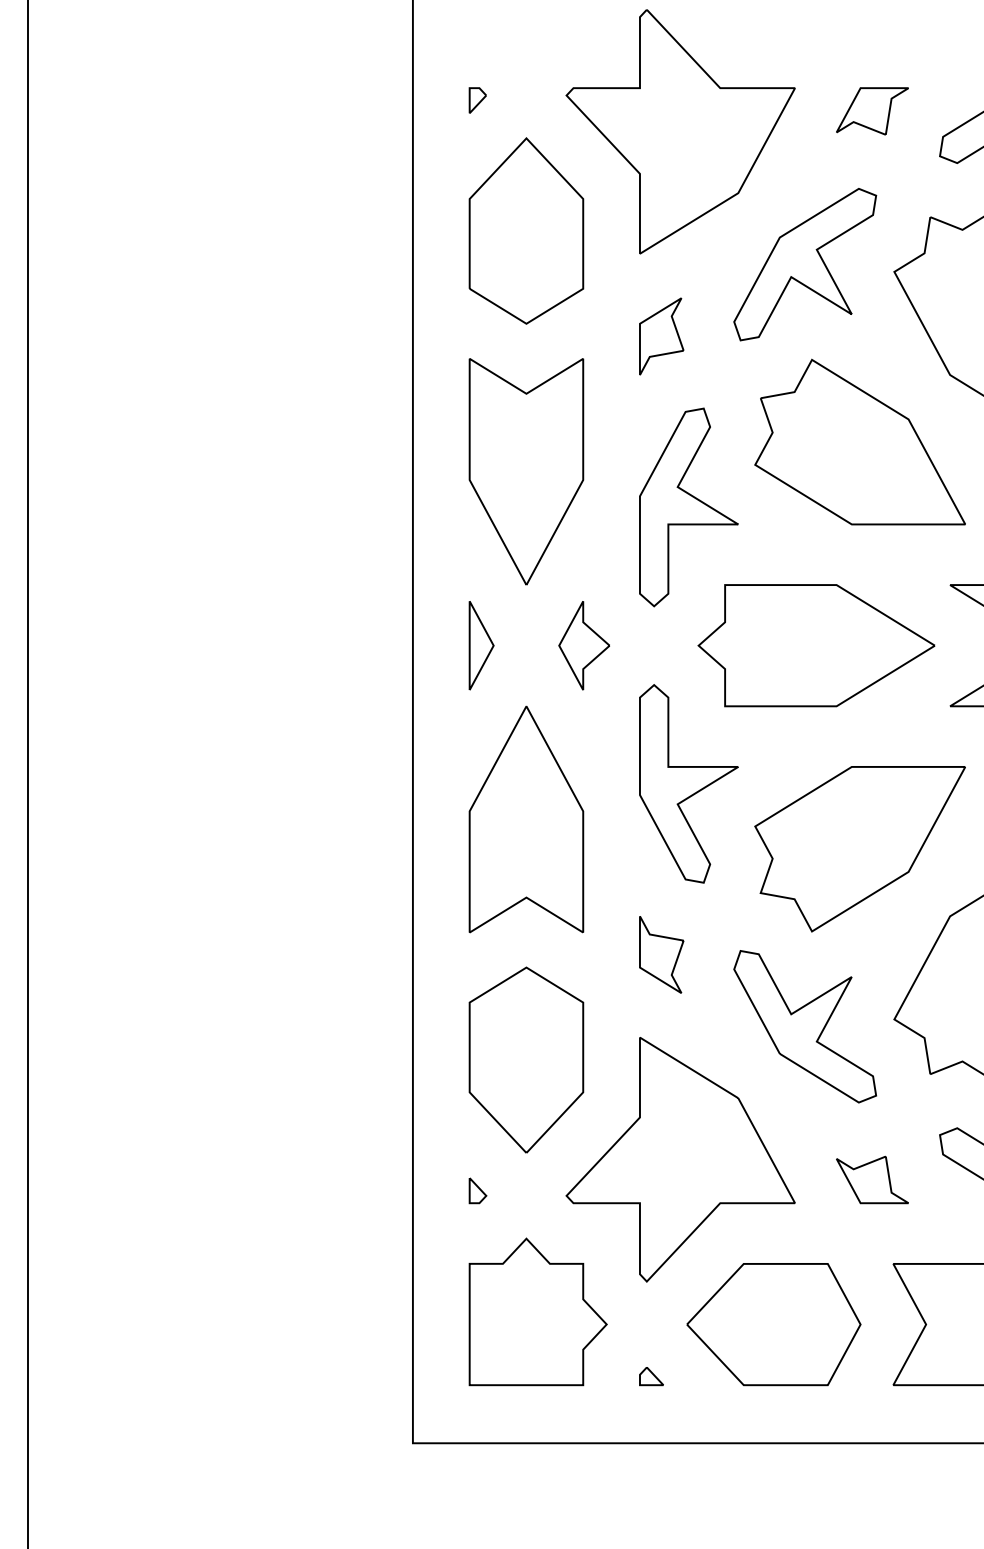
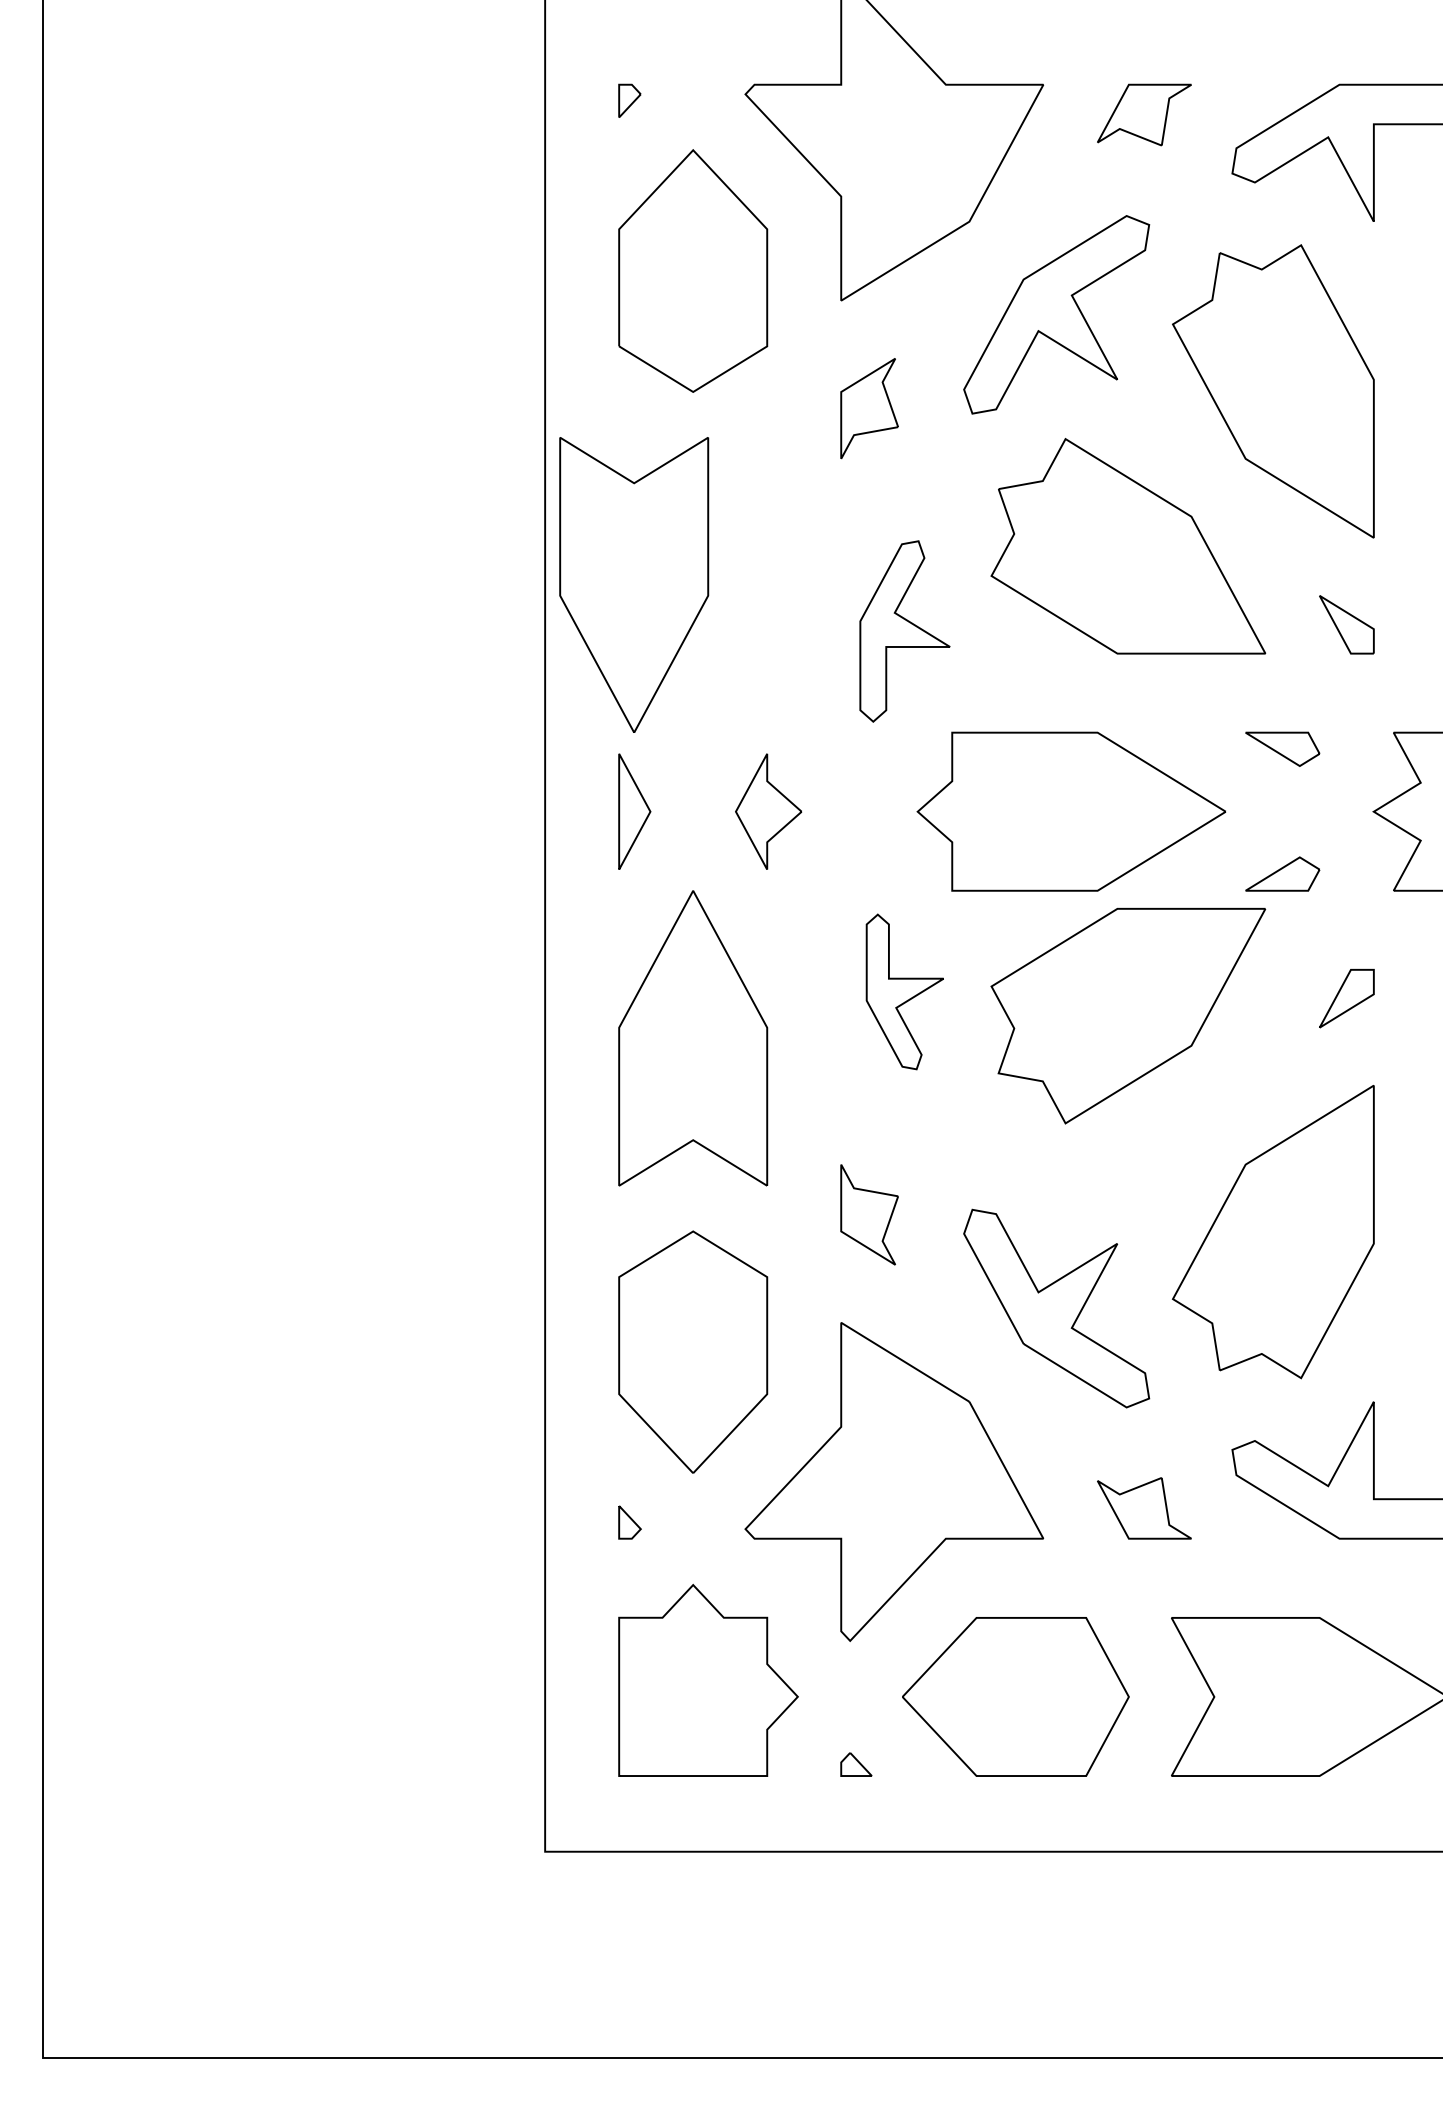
part: (526, 471) -> (634, 584), moved
part: (688, 507) -> (904, 631), size x0.7
part: (688, 783) -> (904, 991), size x0.6
part: (860, 849) -> (1128, 1016), moved

